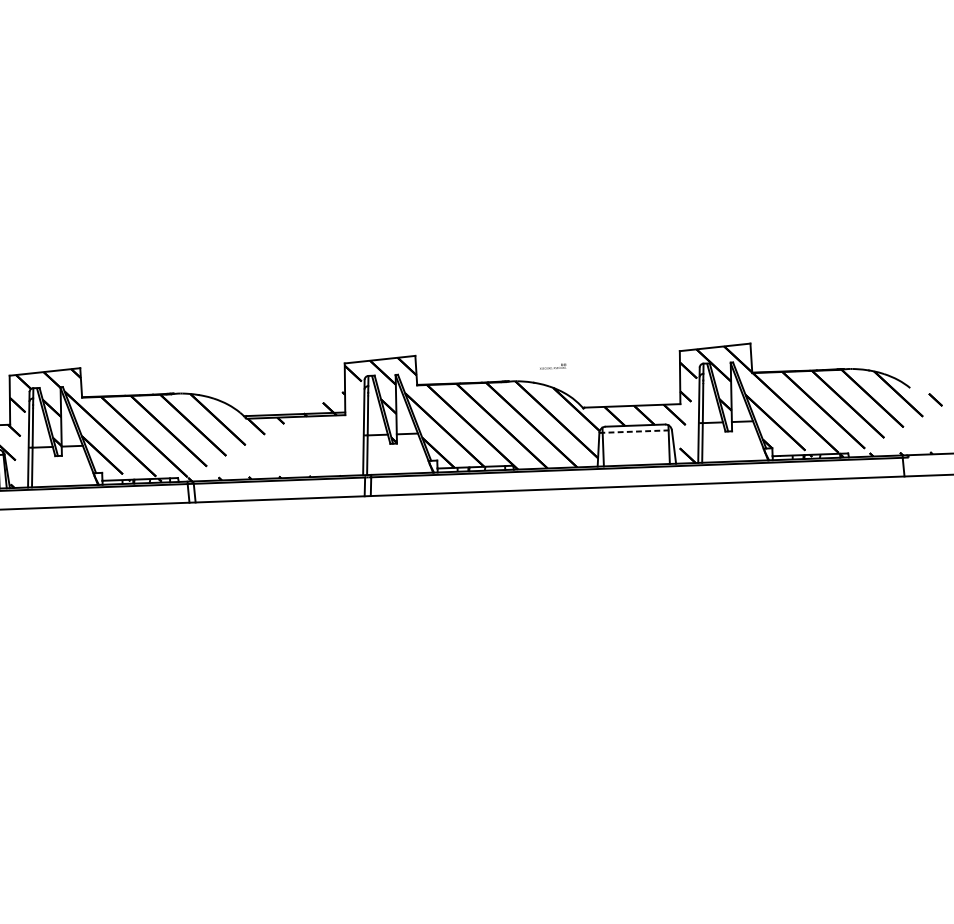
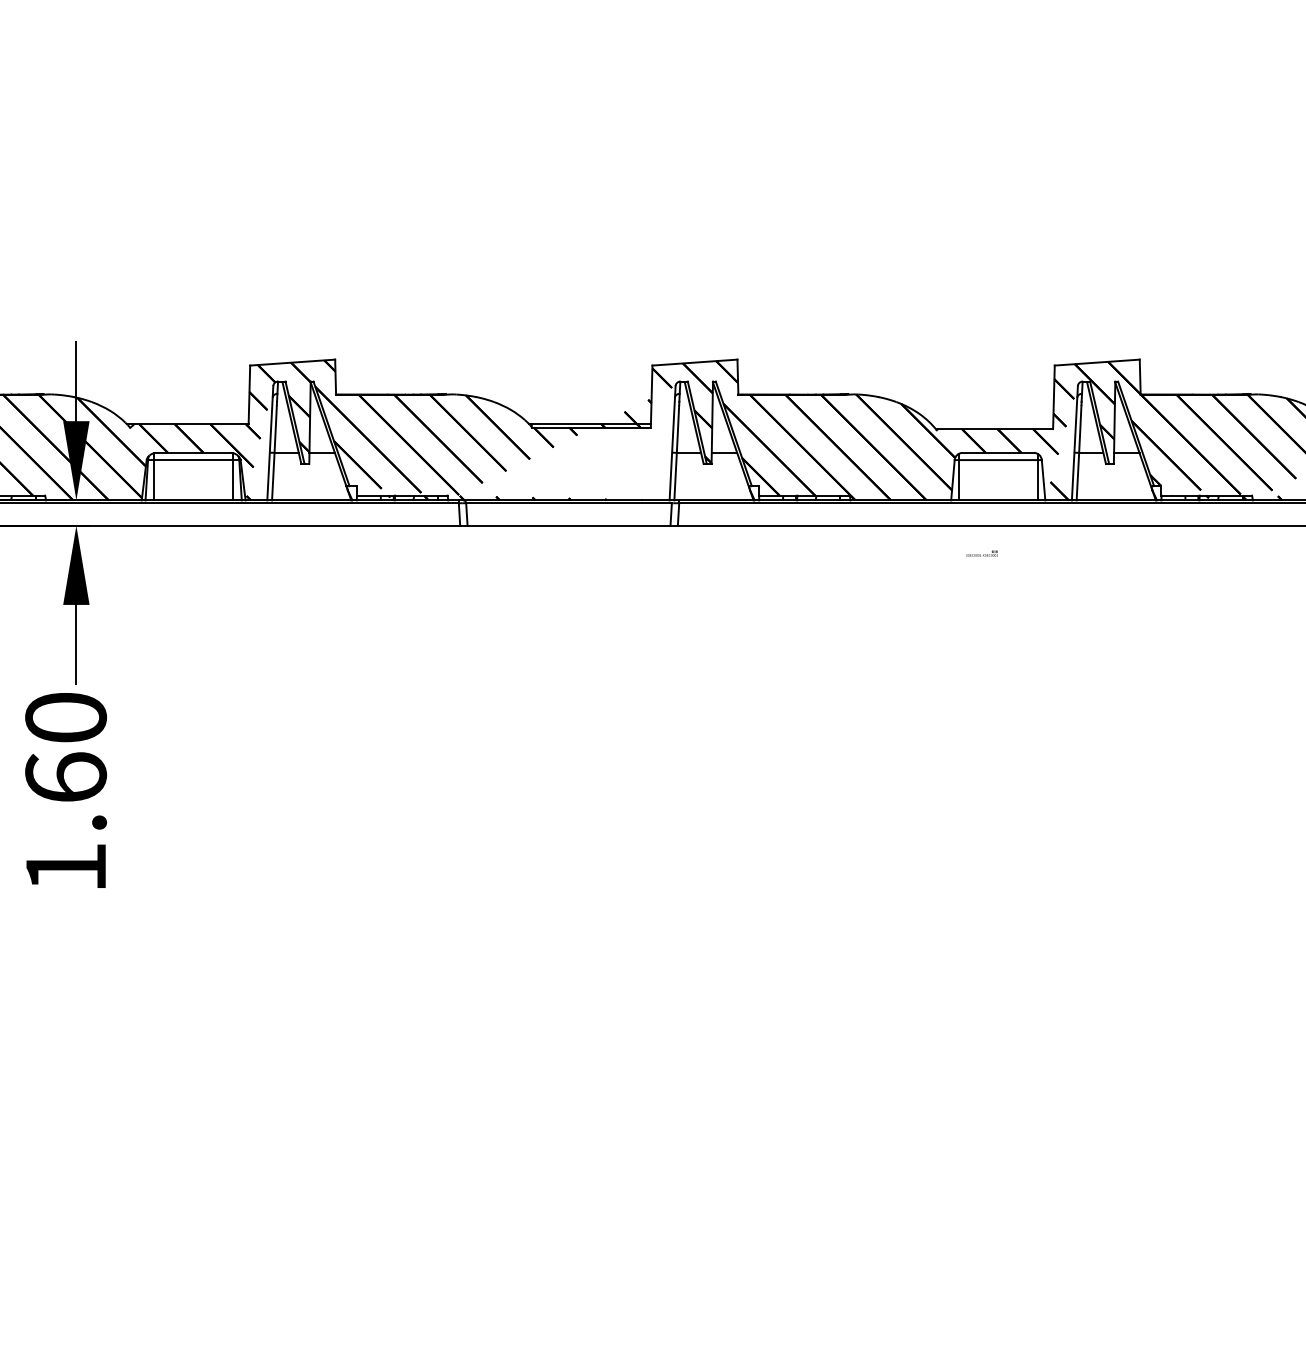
text: (552, 366) -> (981, 553), moved
line: (635, 431) -> (998, 460), dashed -> solid

